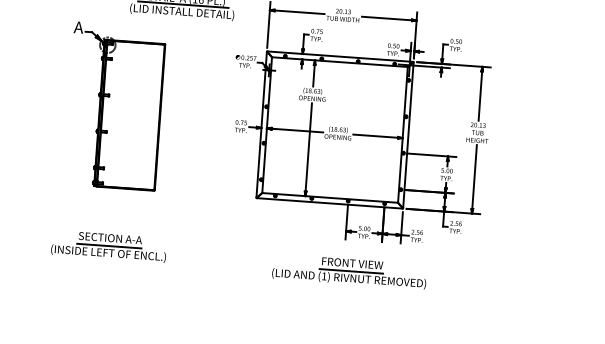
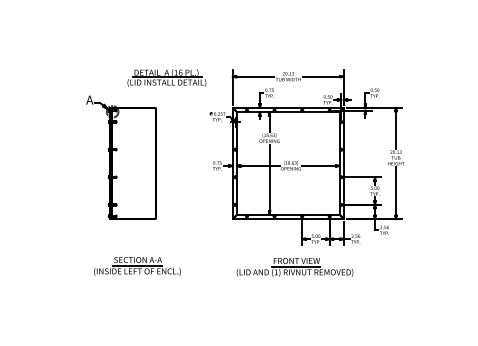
part: (109, 246) -> (137, 266), moved
part: (348, 271) -> (294, 267), moved

